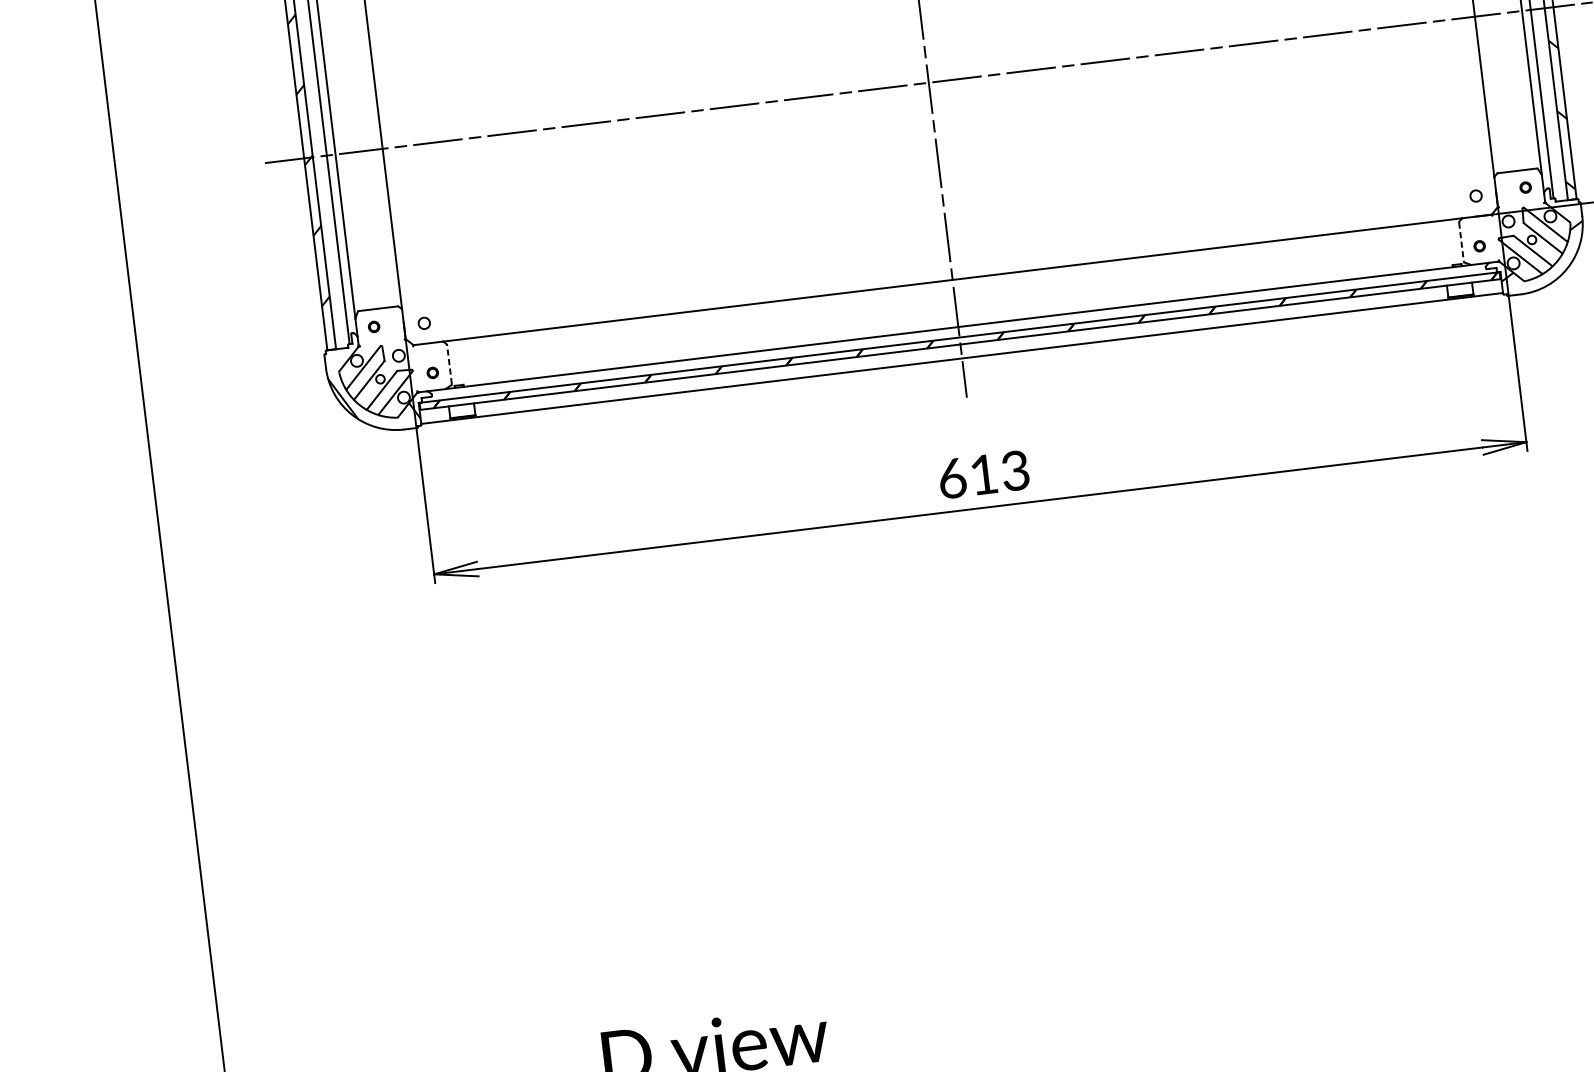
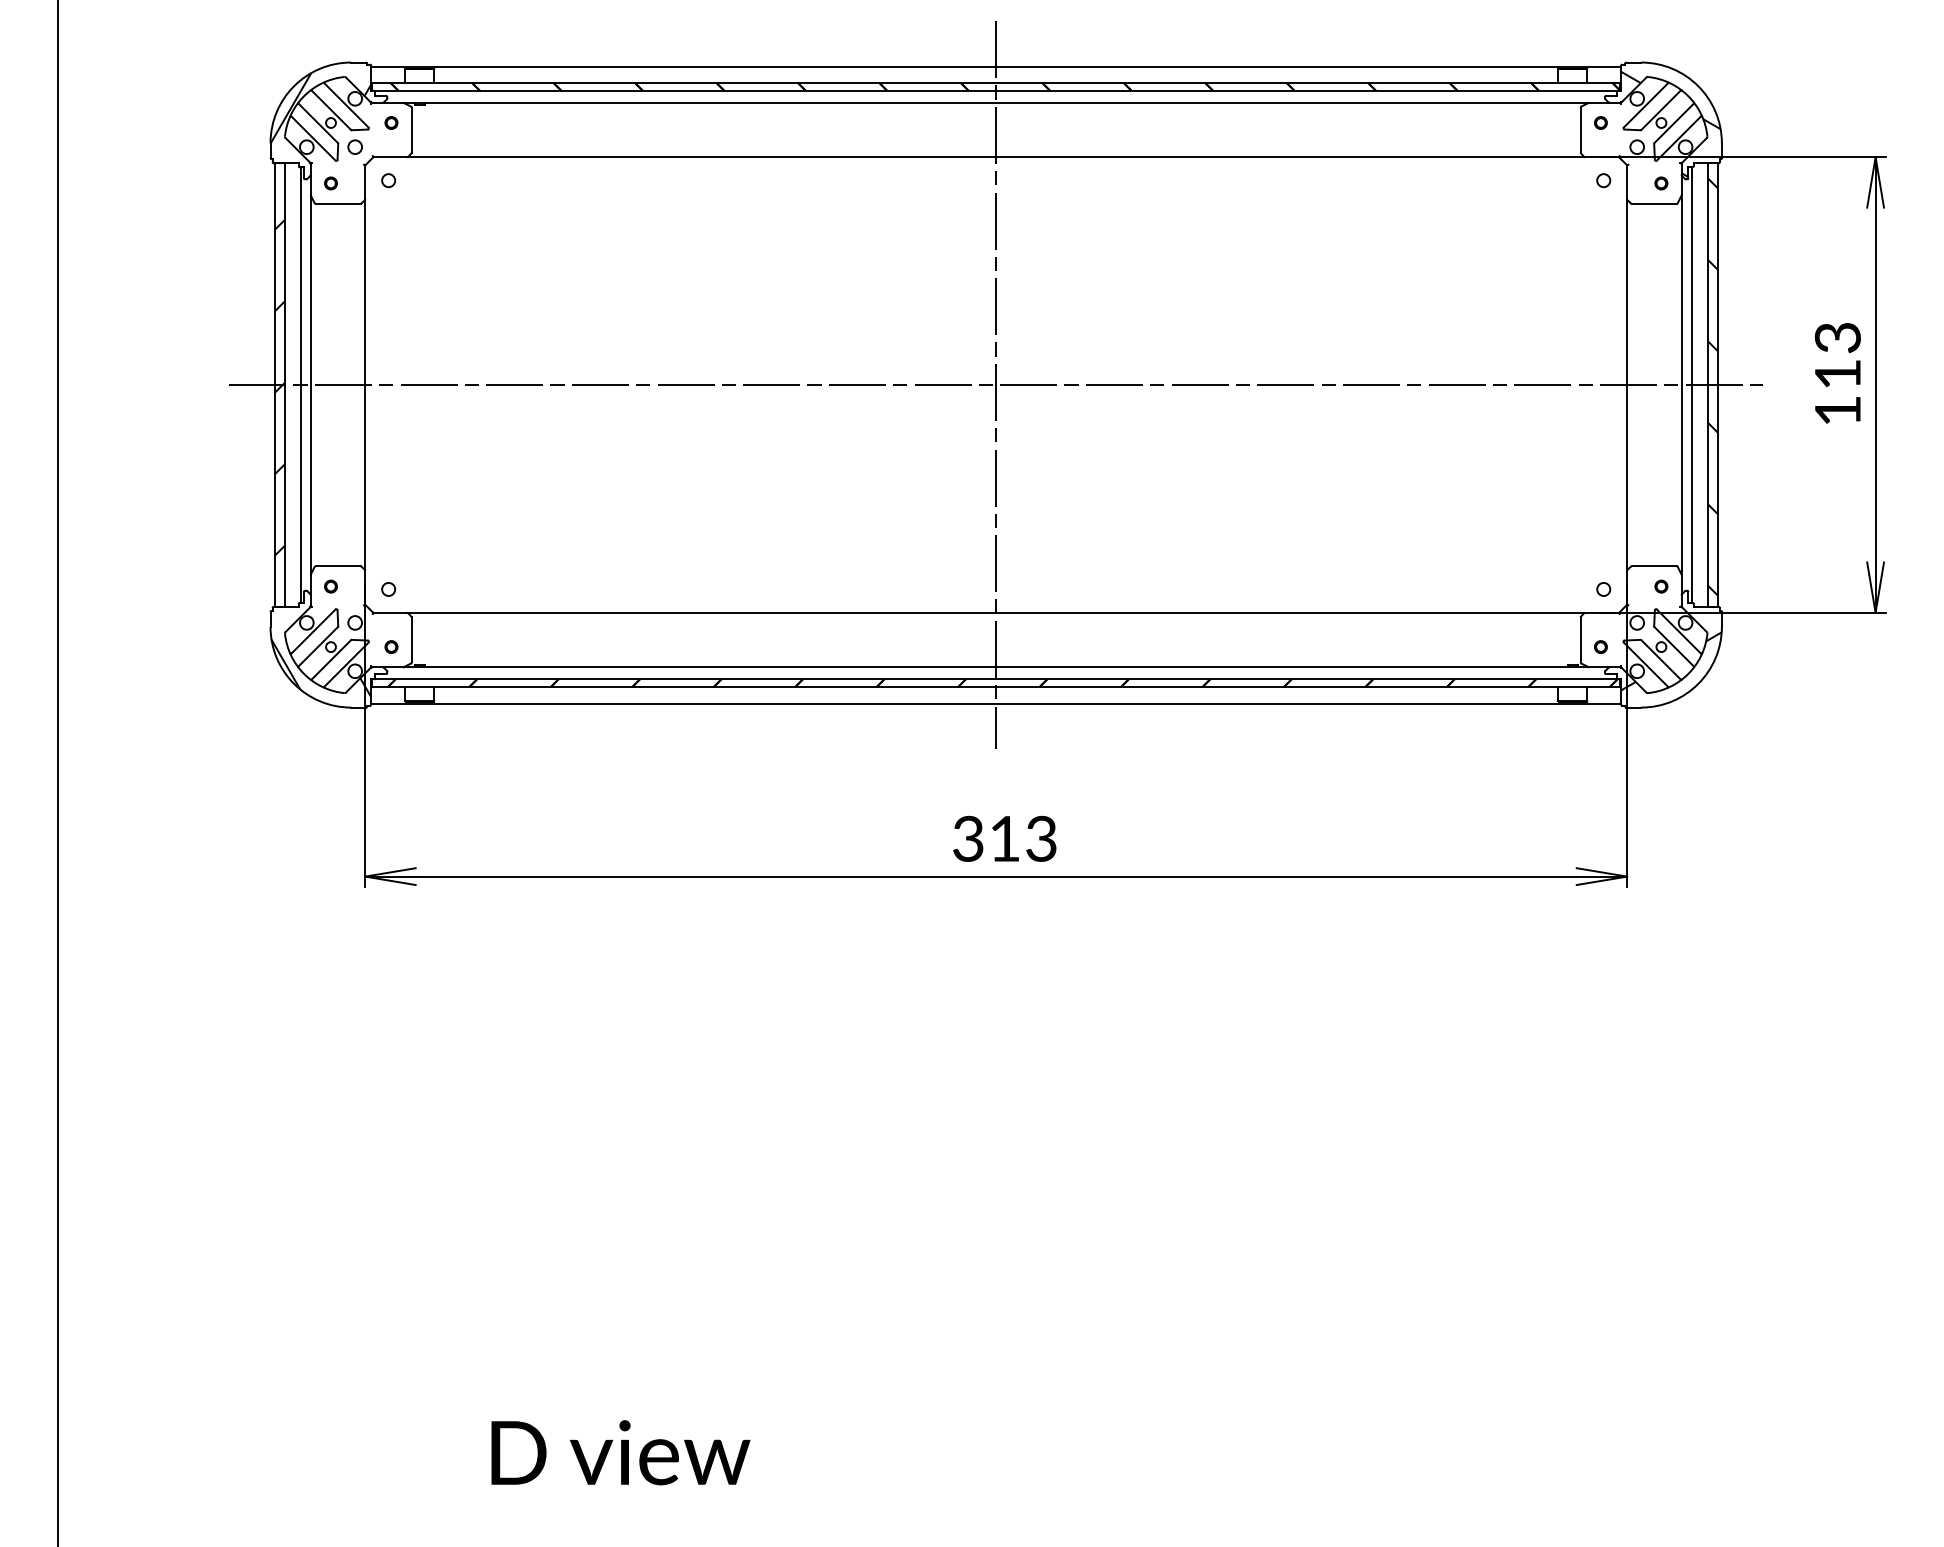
line: (1461, 241) -> (1580, 639), dashed -> solid
line: (449, 364) -> (411, 639), dashed -> solid
text: (952, 478) -> (968, 838), 613 -> 313

